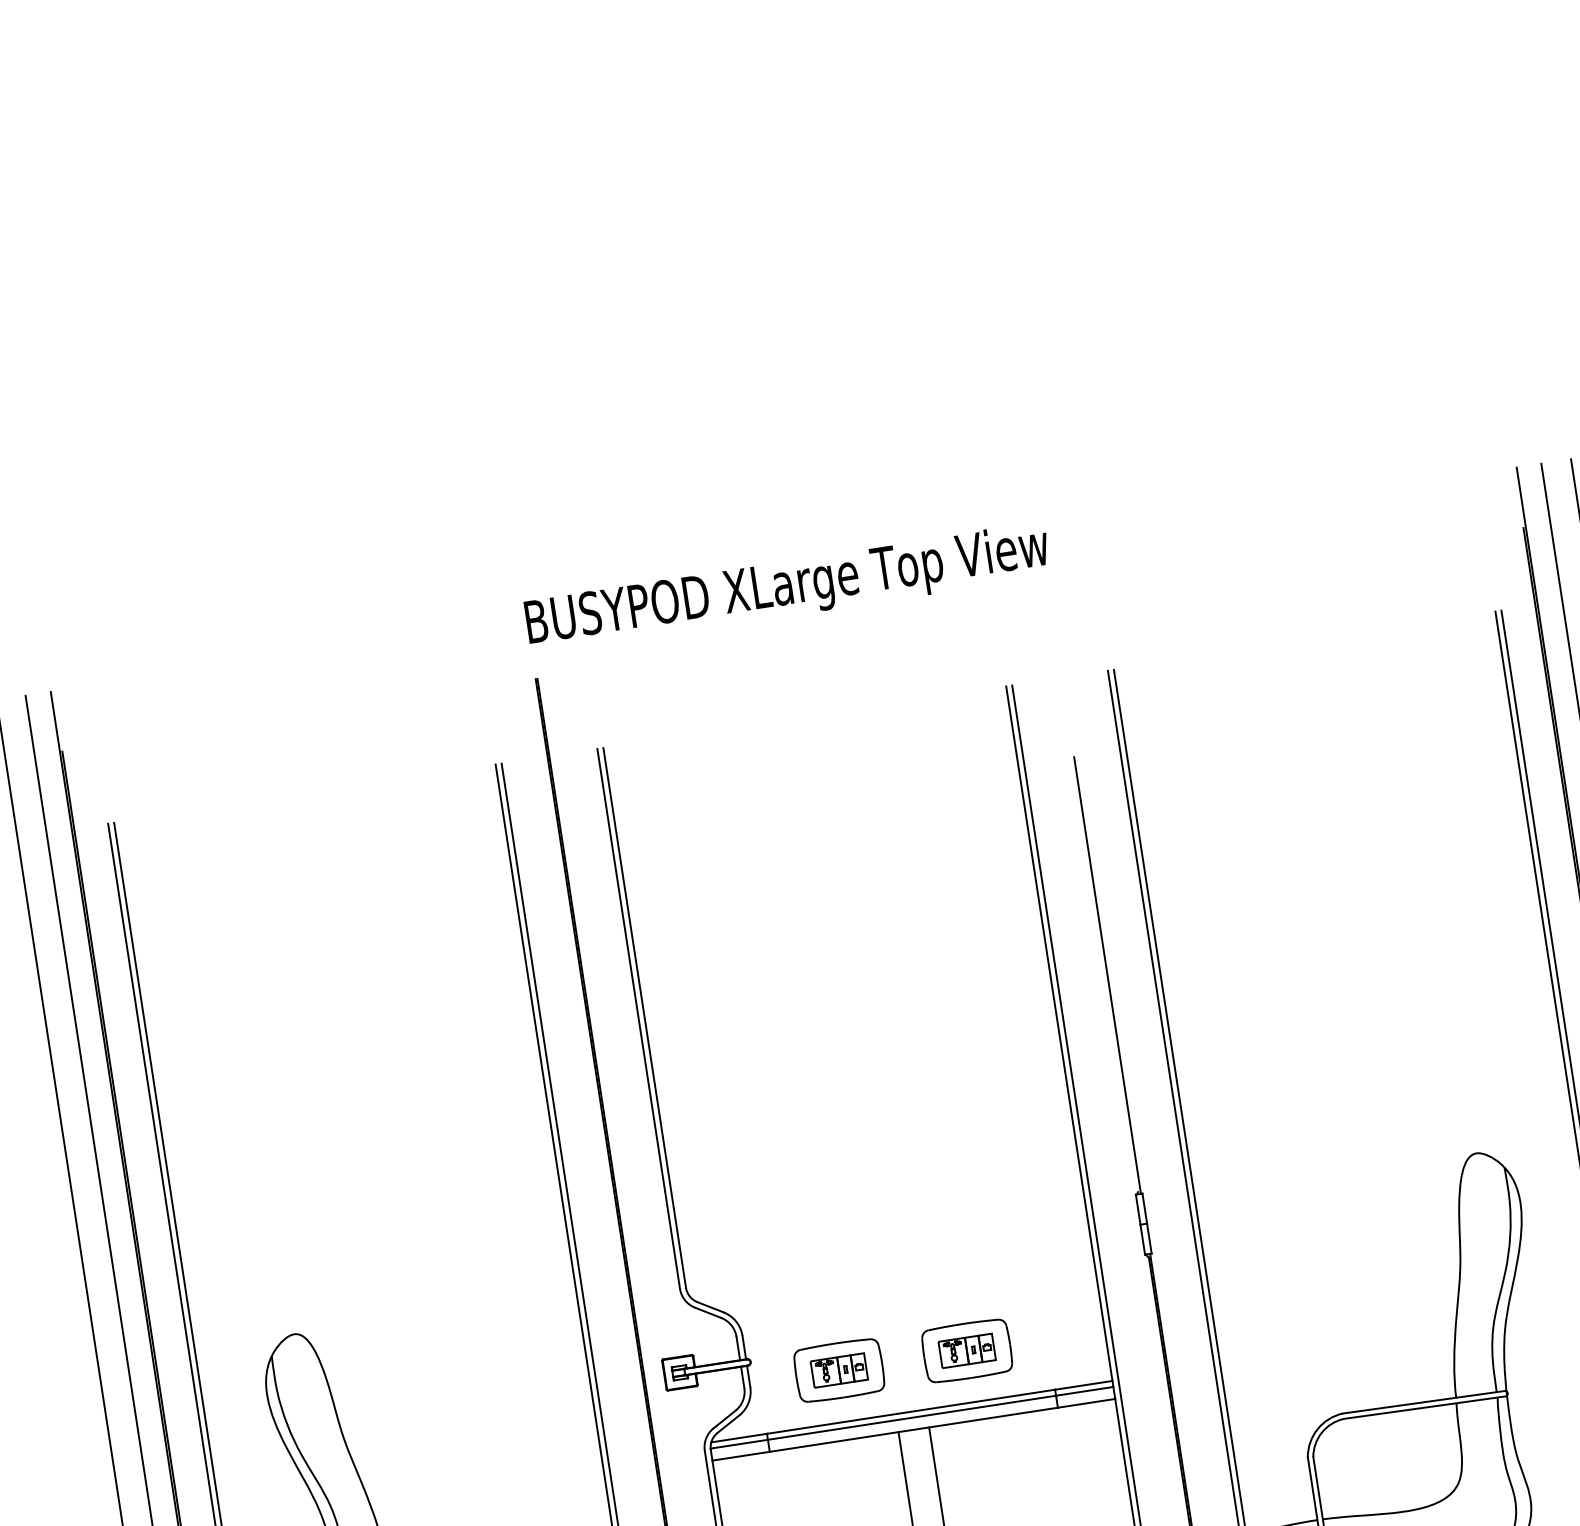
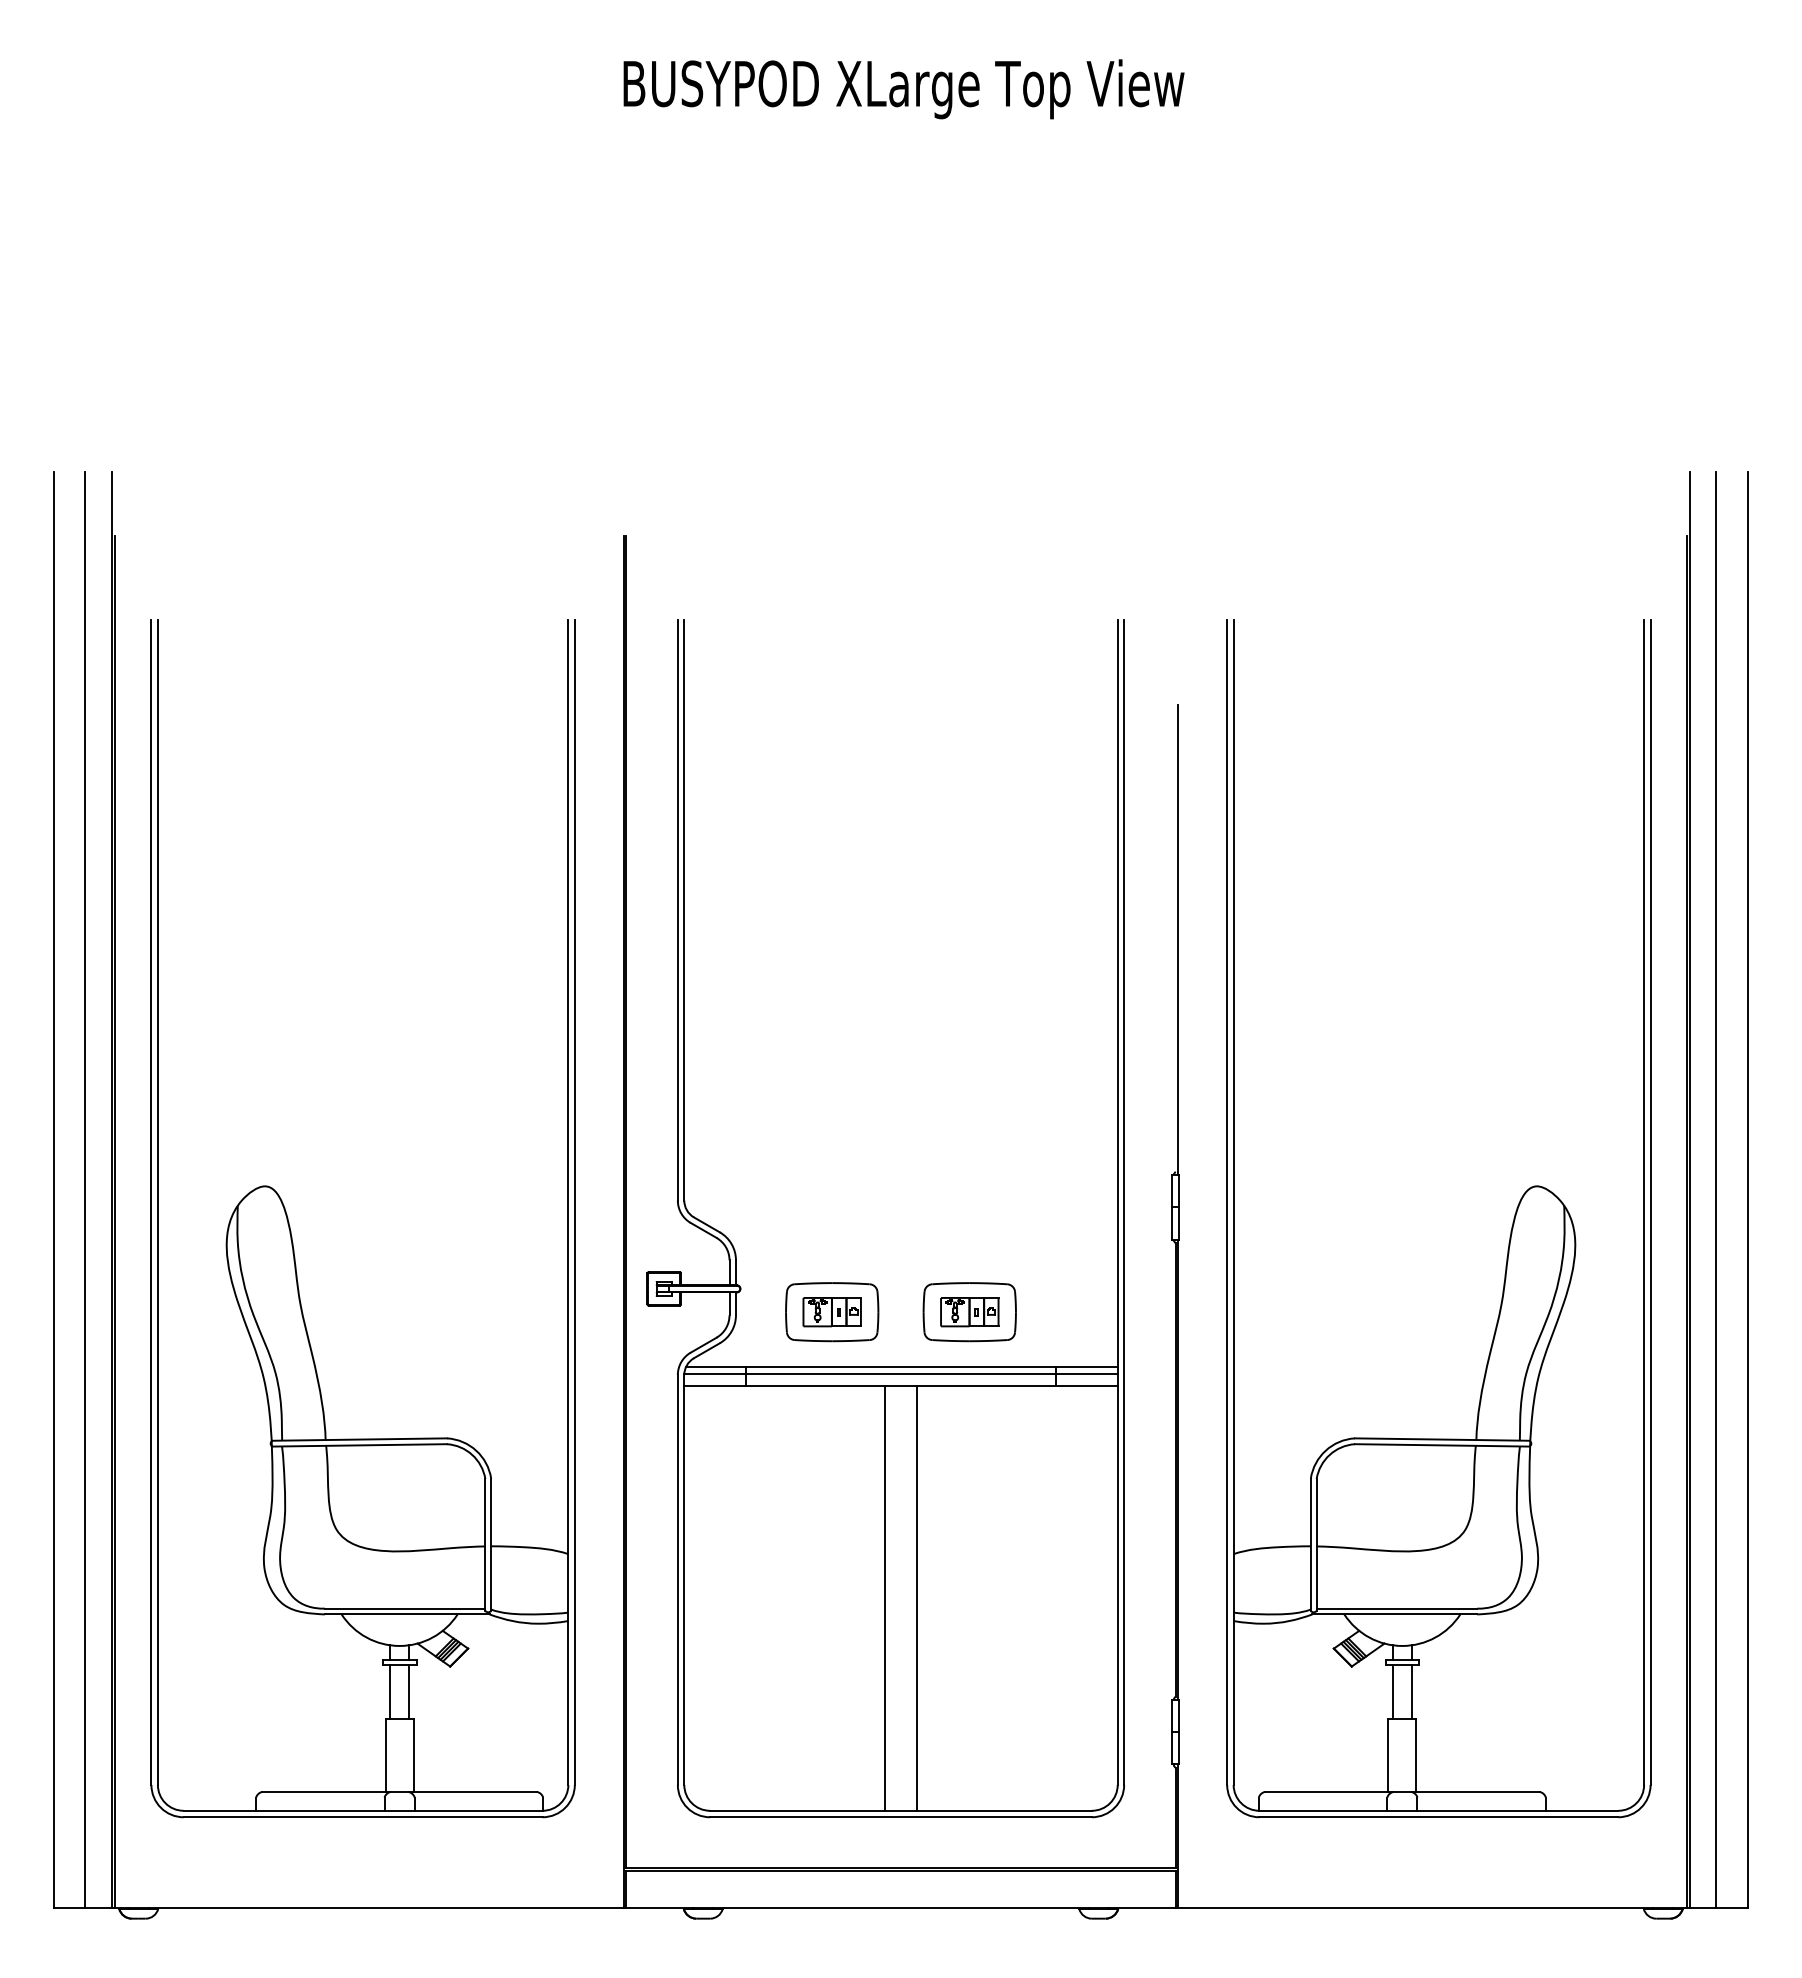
text: (787, 588) -> (903, 89), moved

